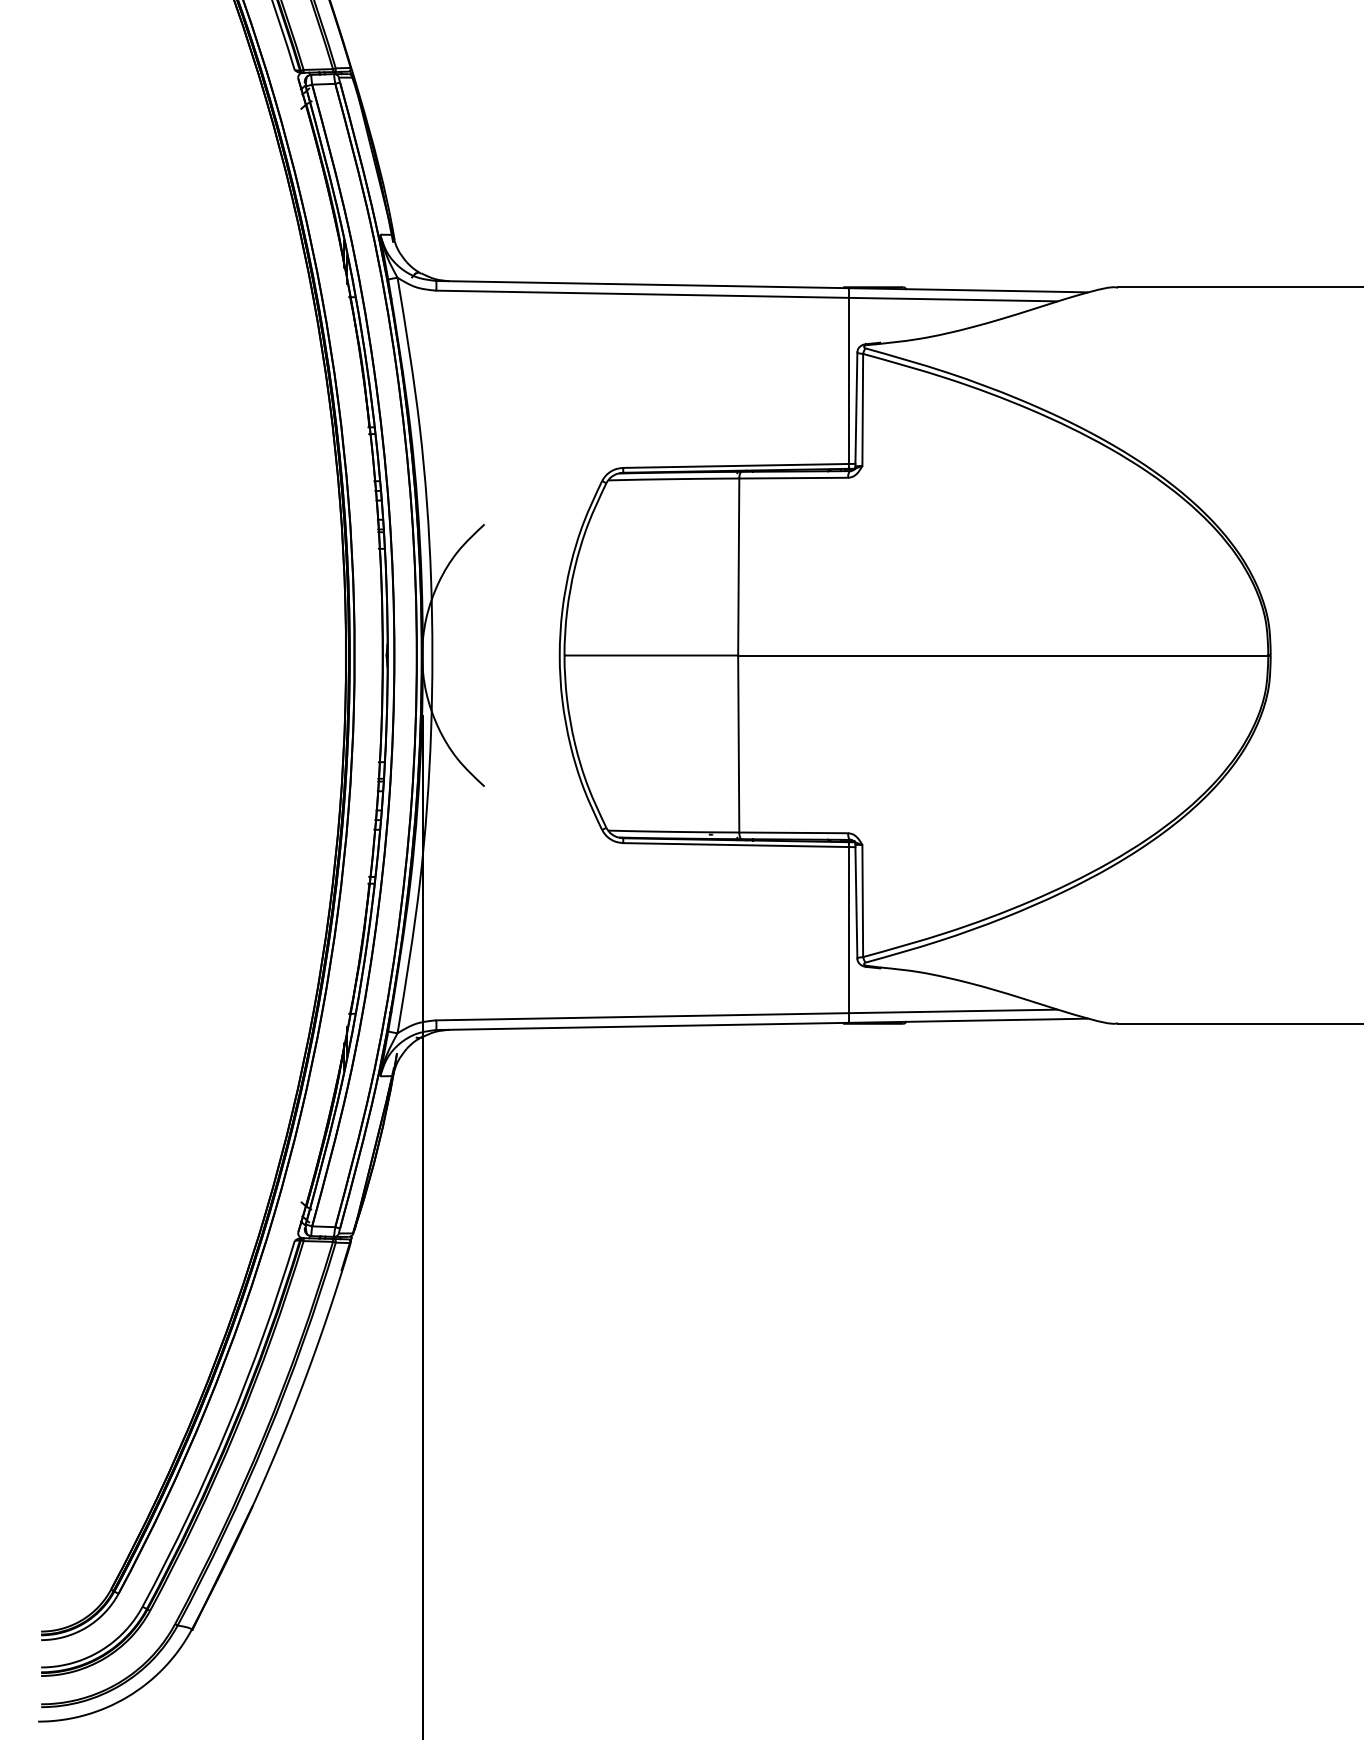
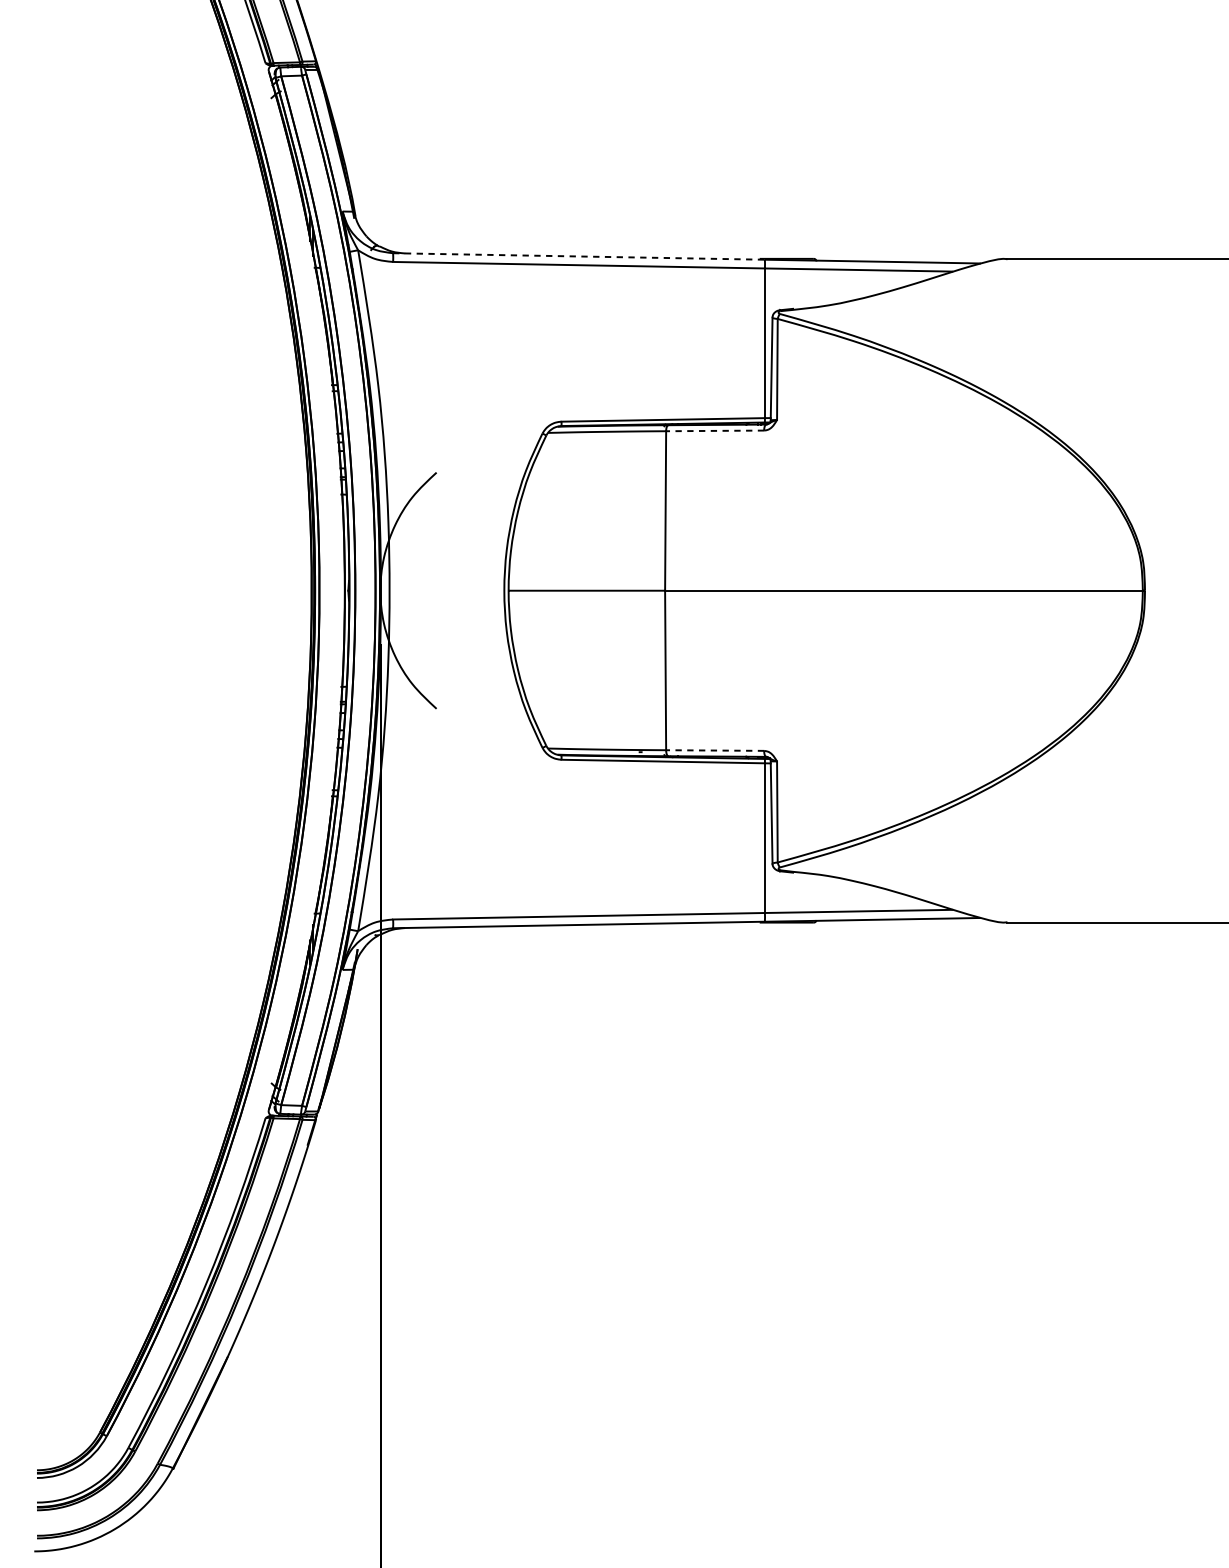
line: (643, 284) -> (579, 256), solid -> dashed
line: (793, 478) -> (714, 431), solid -> dashed
line: (793, 832) -> (714, 750), solid -> dashed

